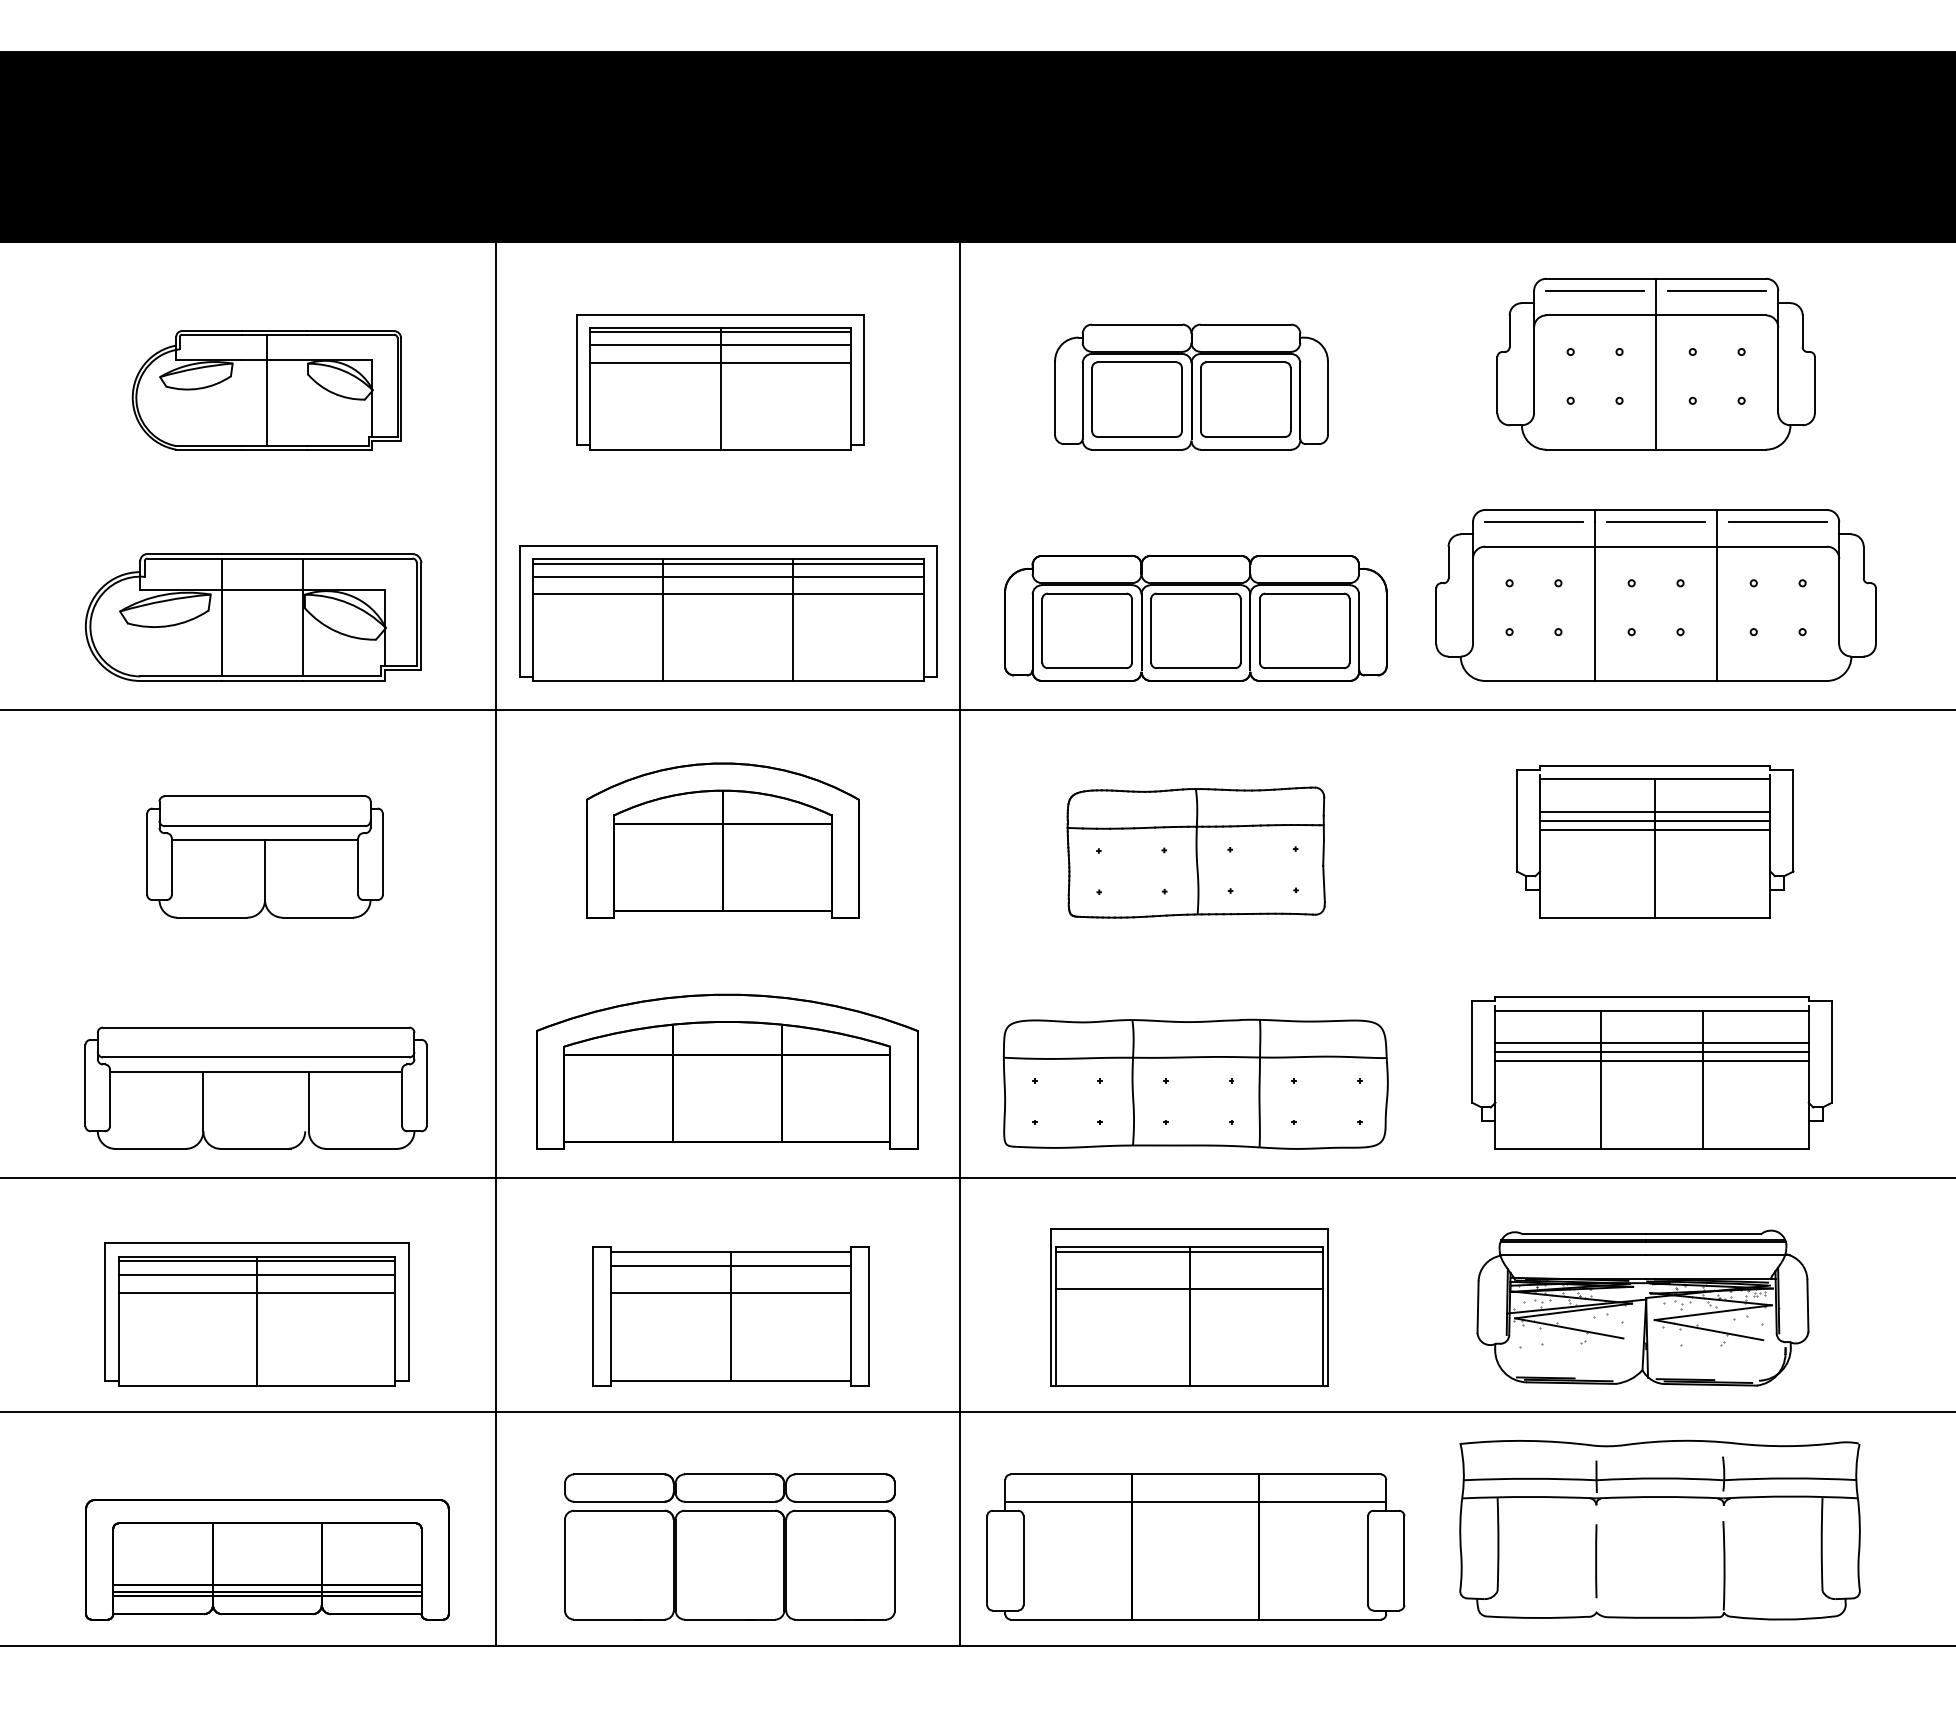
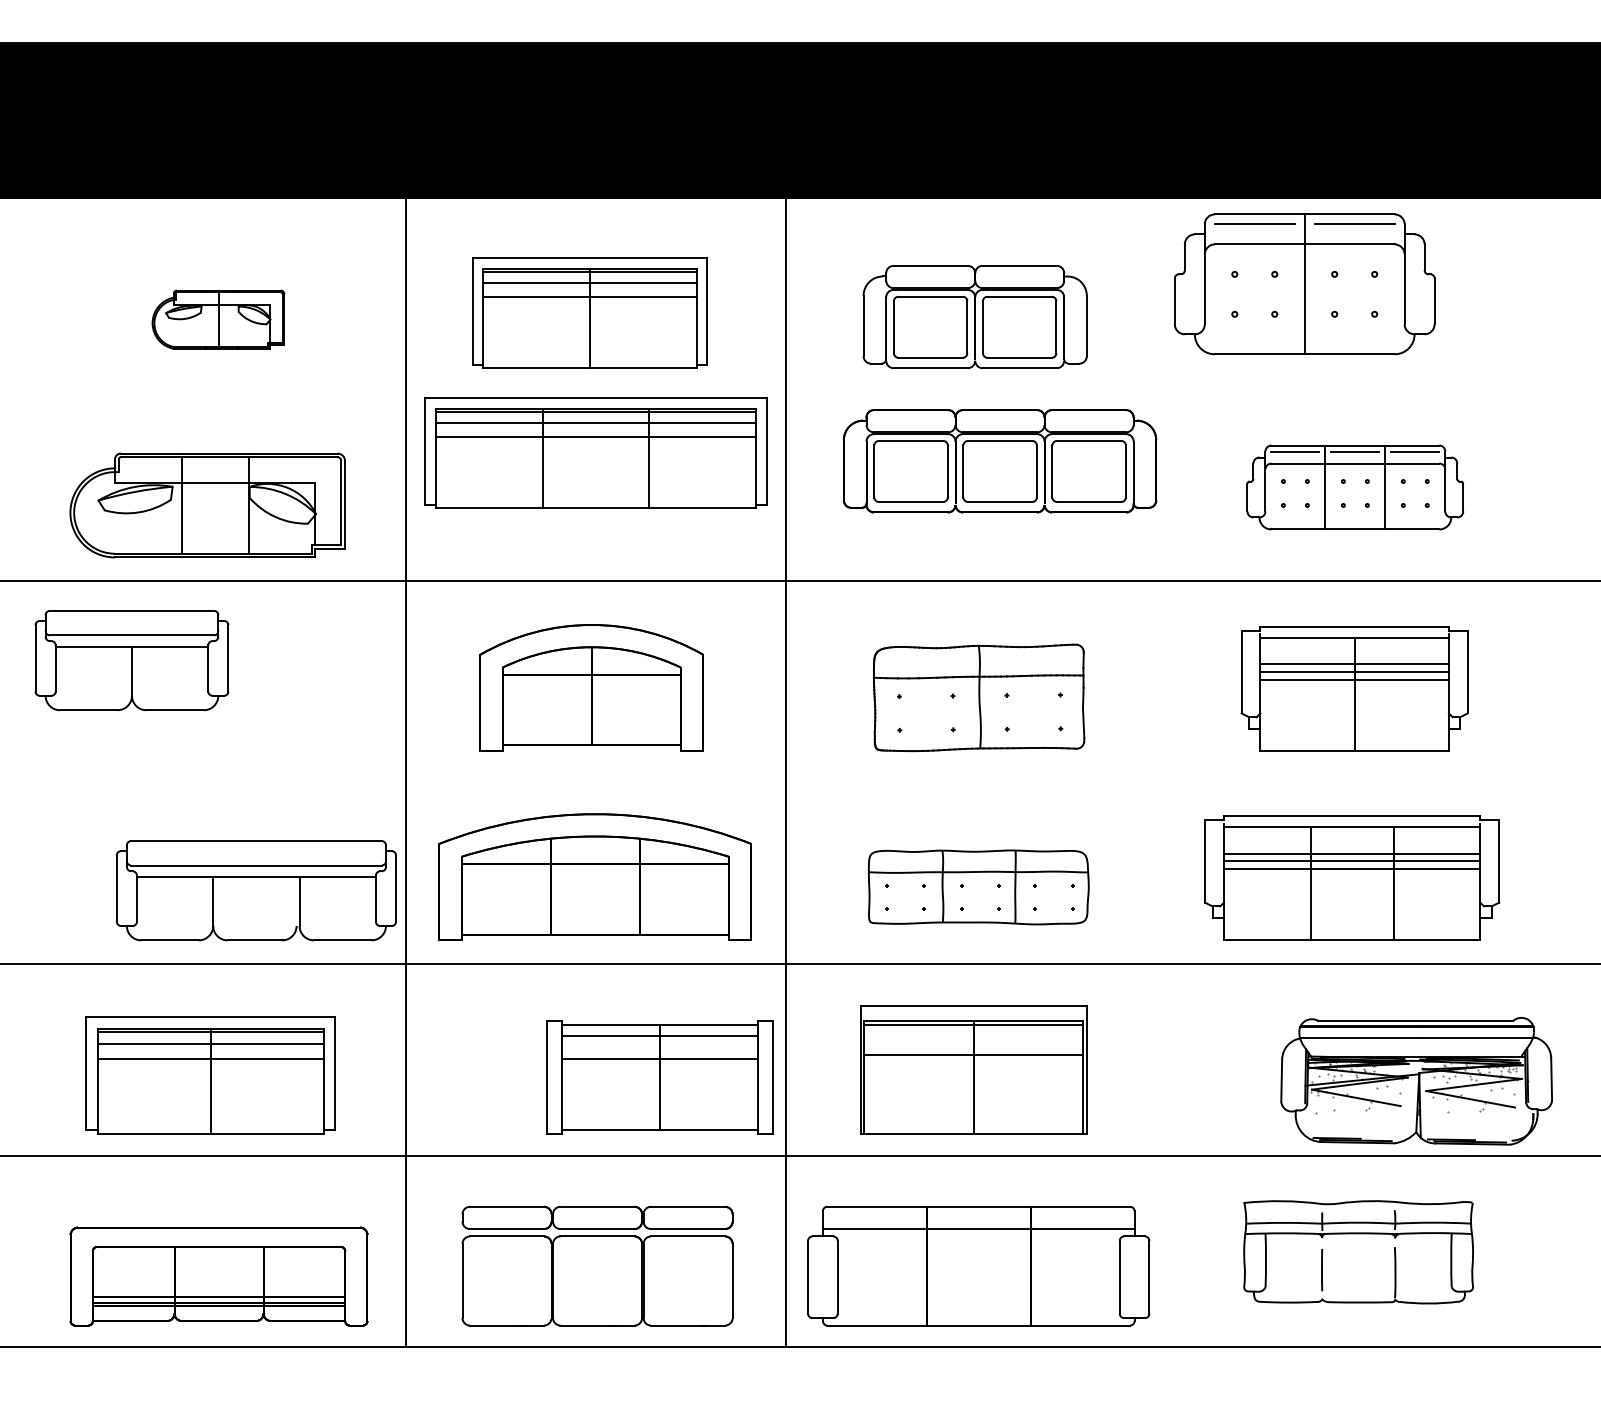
part: (1655, 363) -> (1304, 283), moved
part: (266, 390) -> (218, 319), size x0.6
part: (1655, 595) -> (1354, 487), size x0.6
part: (728, 613) -> (596, 453), moved
part: (1195, 618) -> (999, 461), moved
part: (264, 856) -> (131, 660), moved
part: (255, 1072) -> (255, 877), moved
part: (1195, 1083) -> (978, 886), size x0.7
part: (1642, 1307) -> (1416, 1080), moved
part: (730, 1316) -> (659, 1077), moved
part: (1659, 1529) -> (1358, 1251), size x0.7

